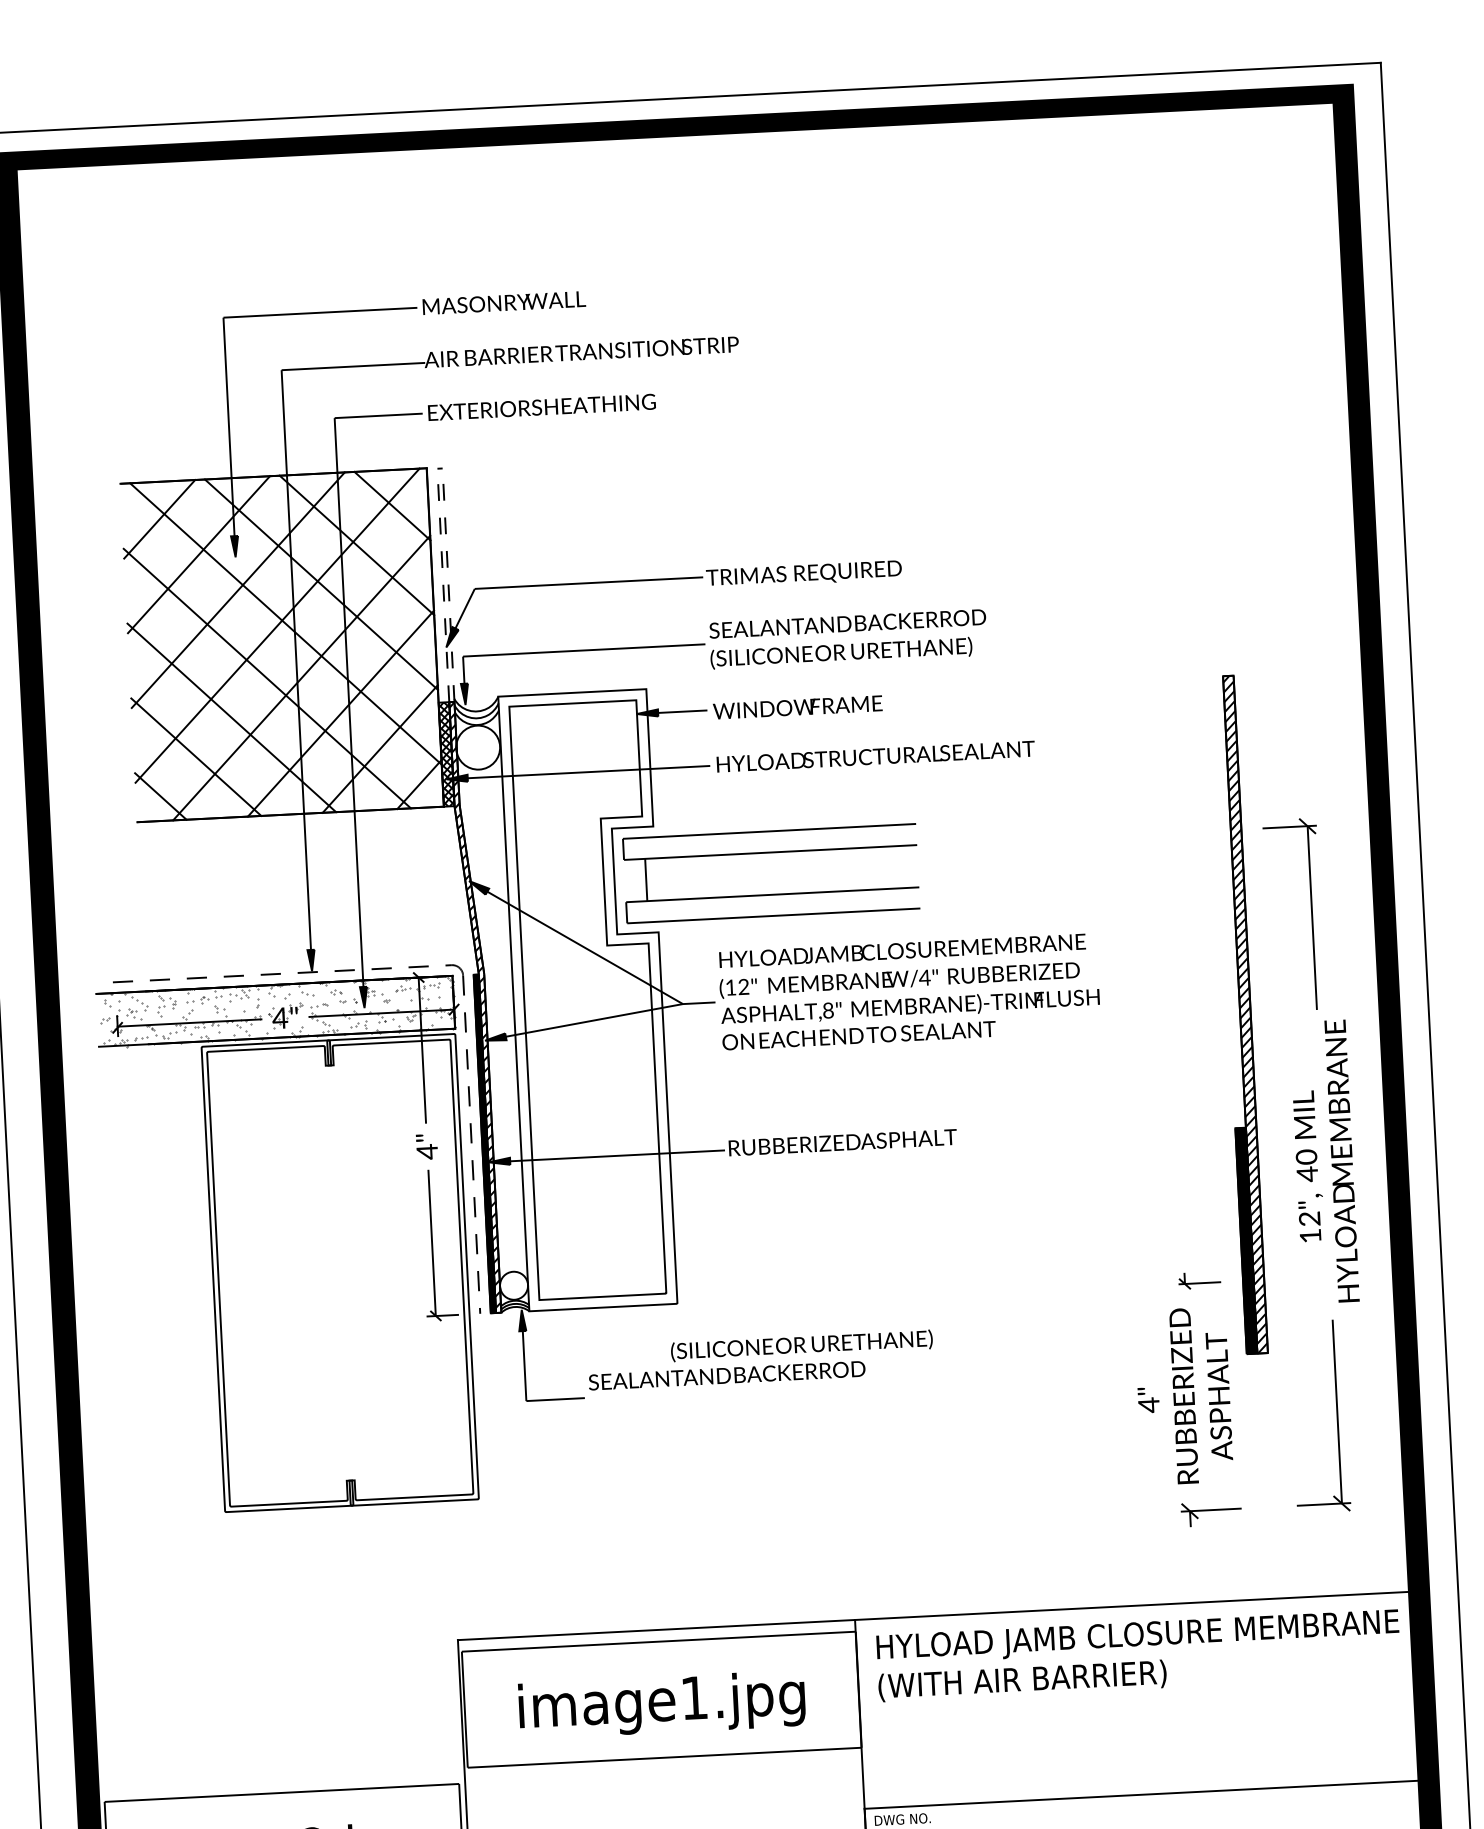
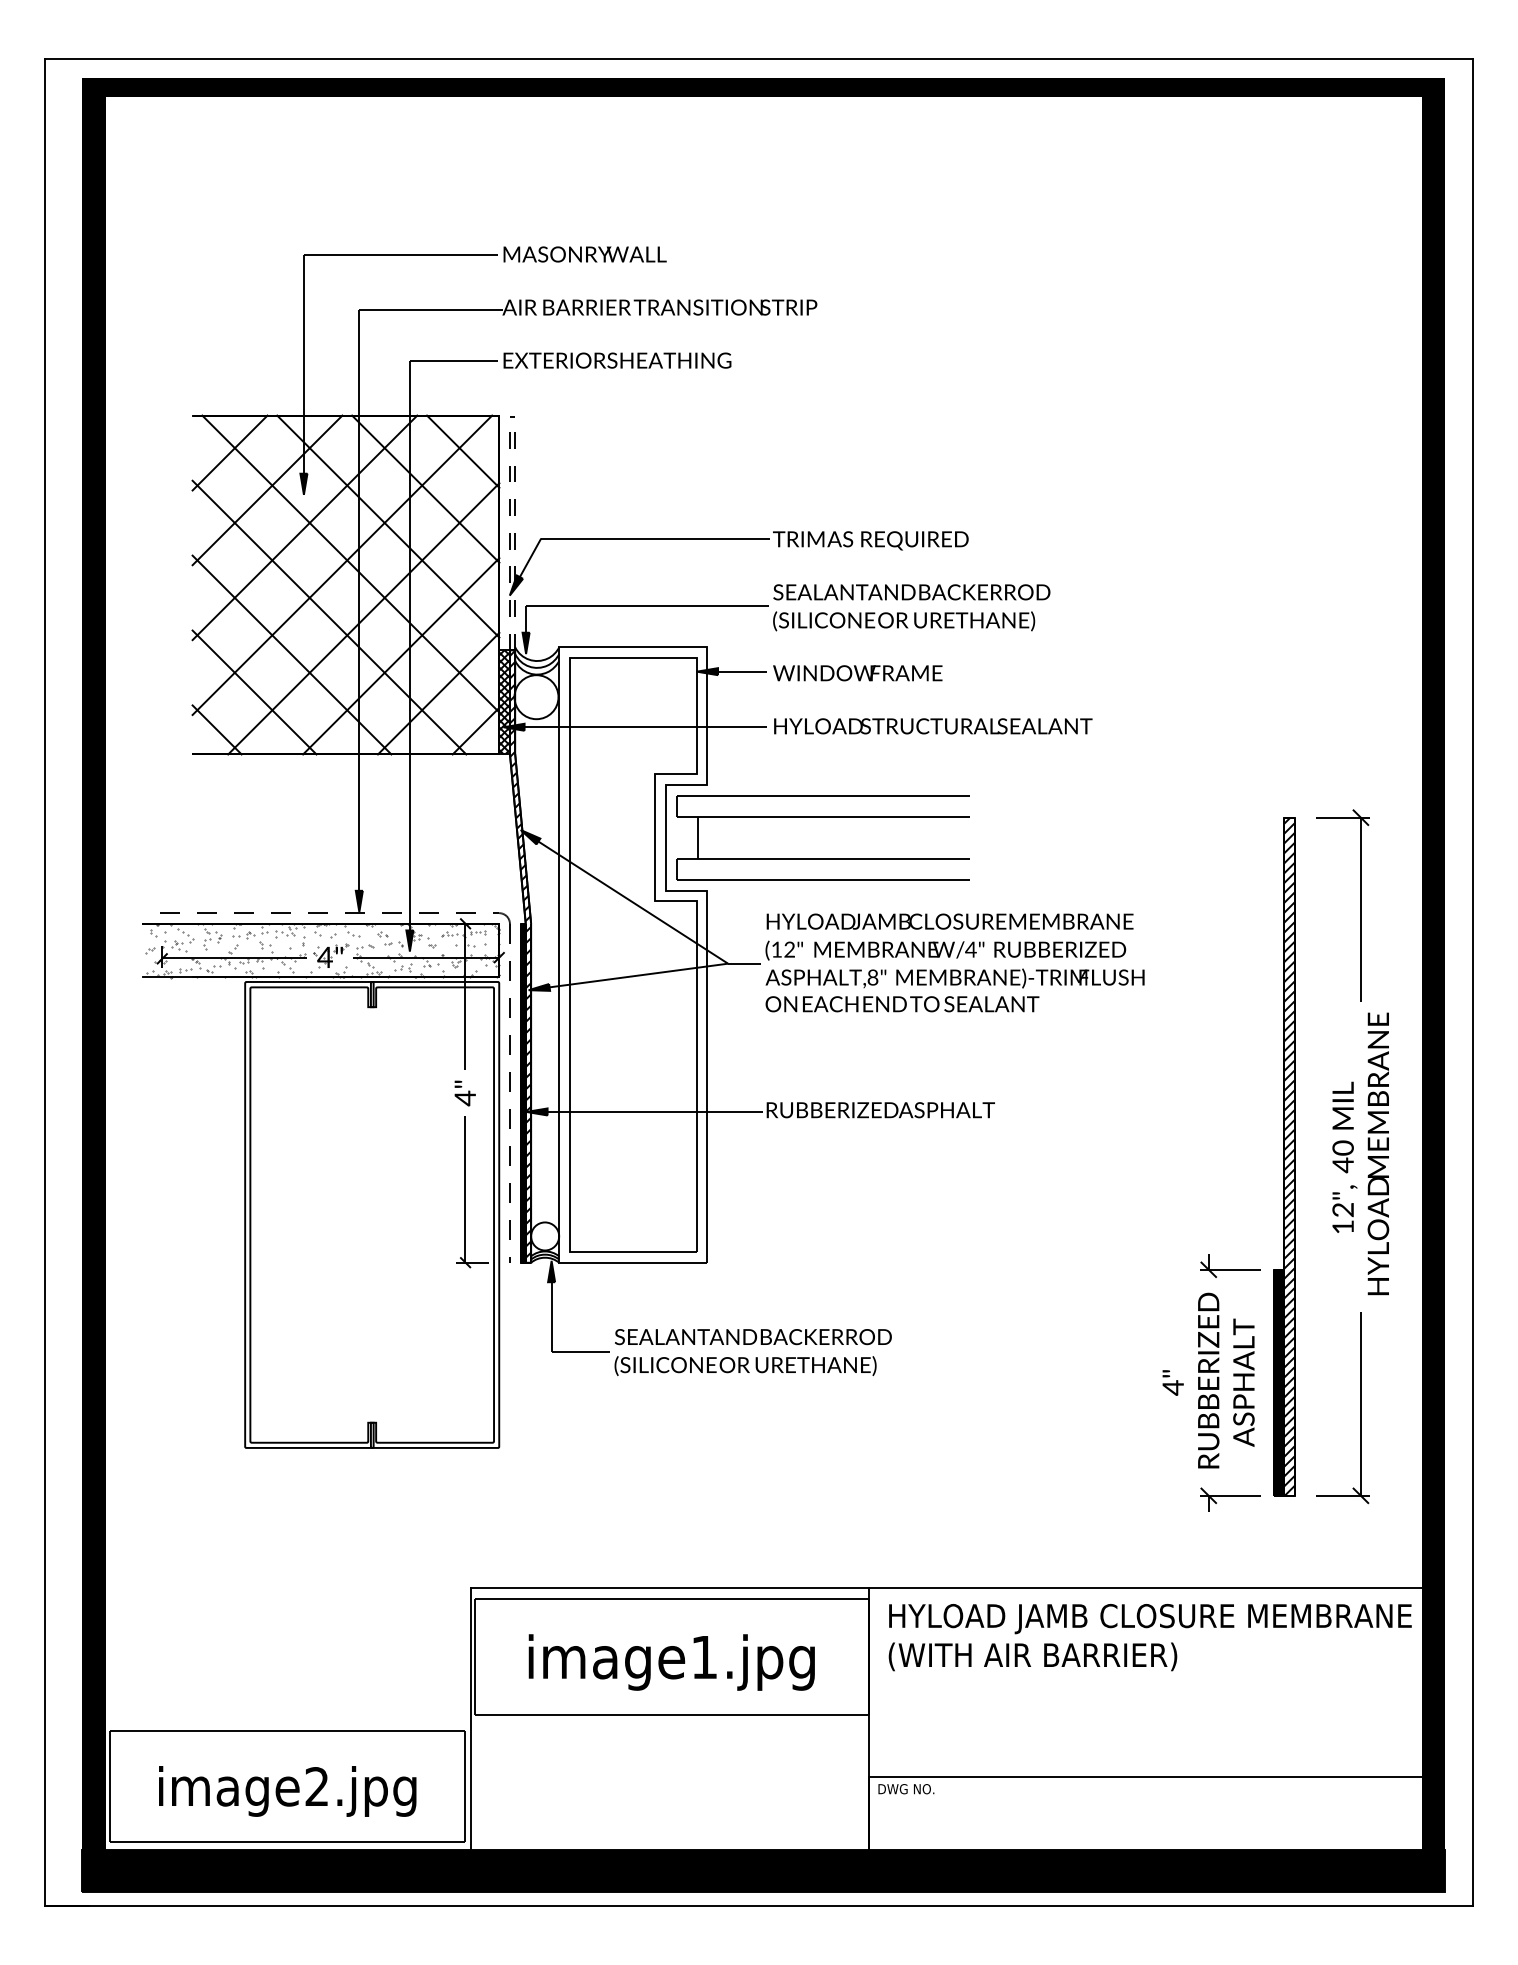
part: (1240, 1014) -> (1284, 1156), moved
part: (1199, 1280) -> (1230, 1265), size x1.43
text: (801, 1345) -> (745, 1365), moved

